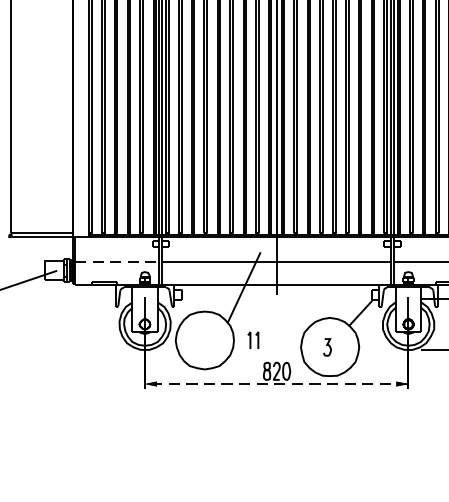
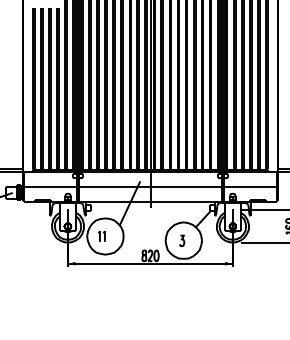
line: (118, 262) -> (51, 187), dashed -> solid
part: (252, 338) -> (101, 235), moved
line: (275, 383) -> (149, 263), dashed -> solid

